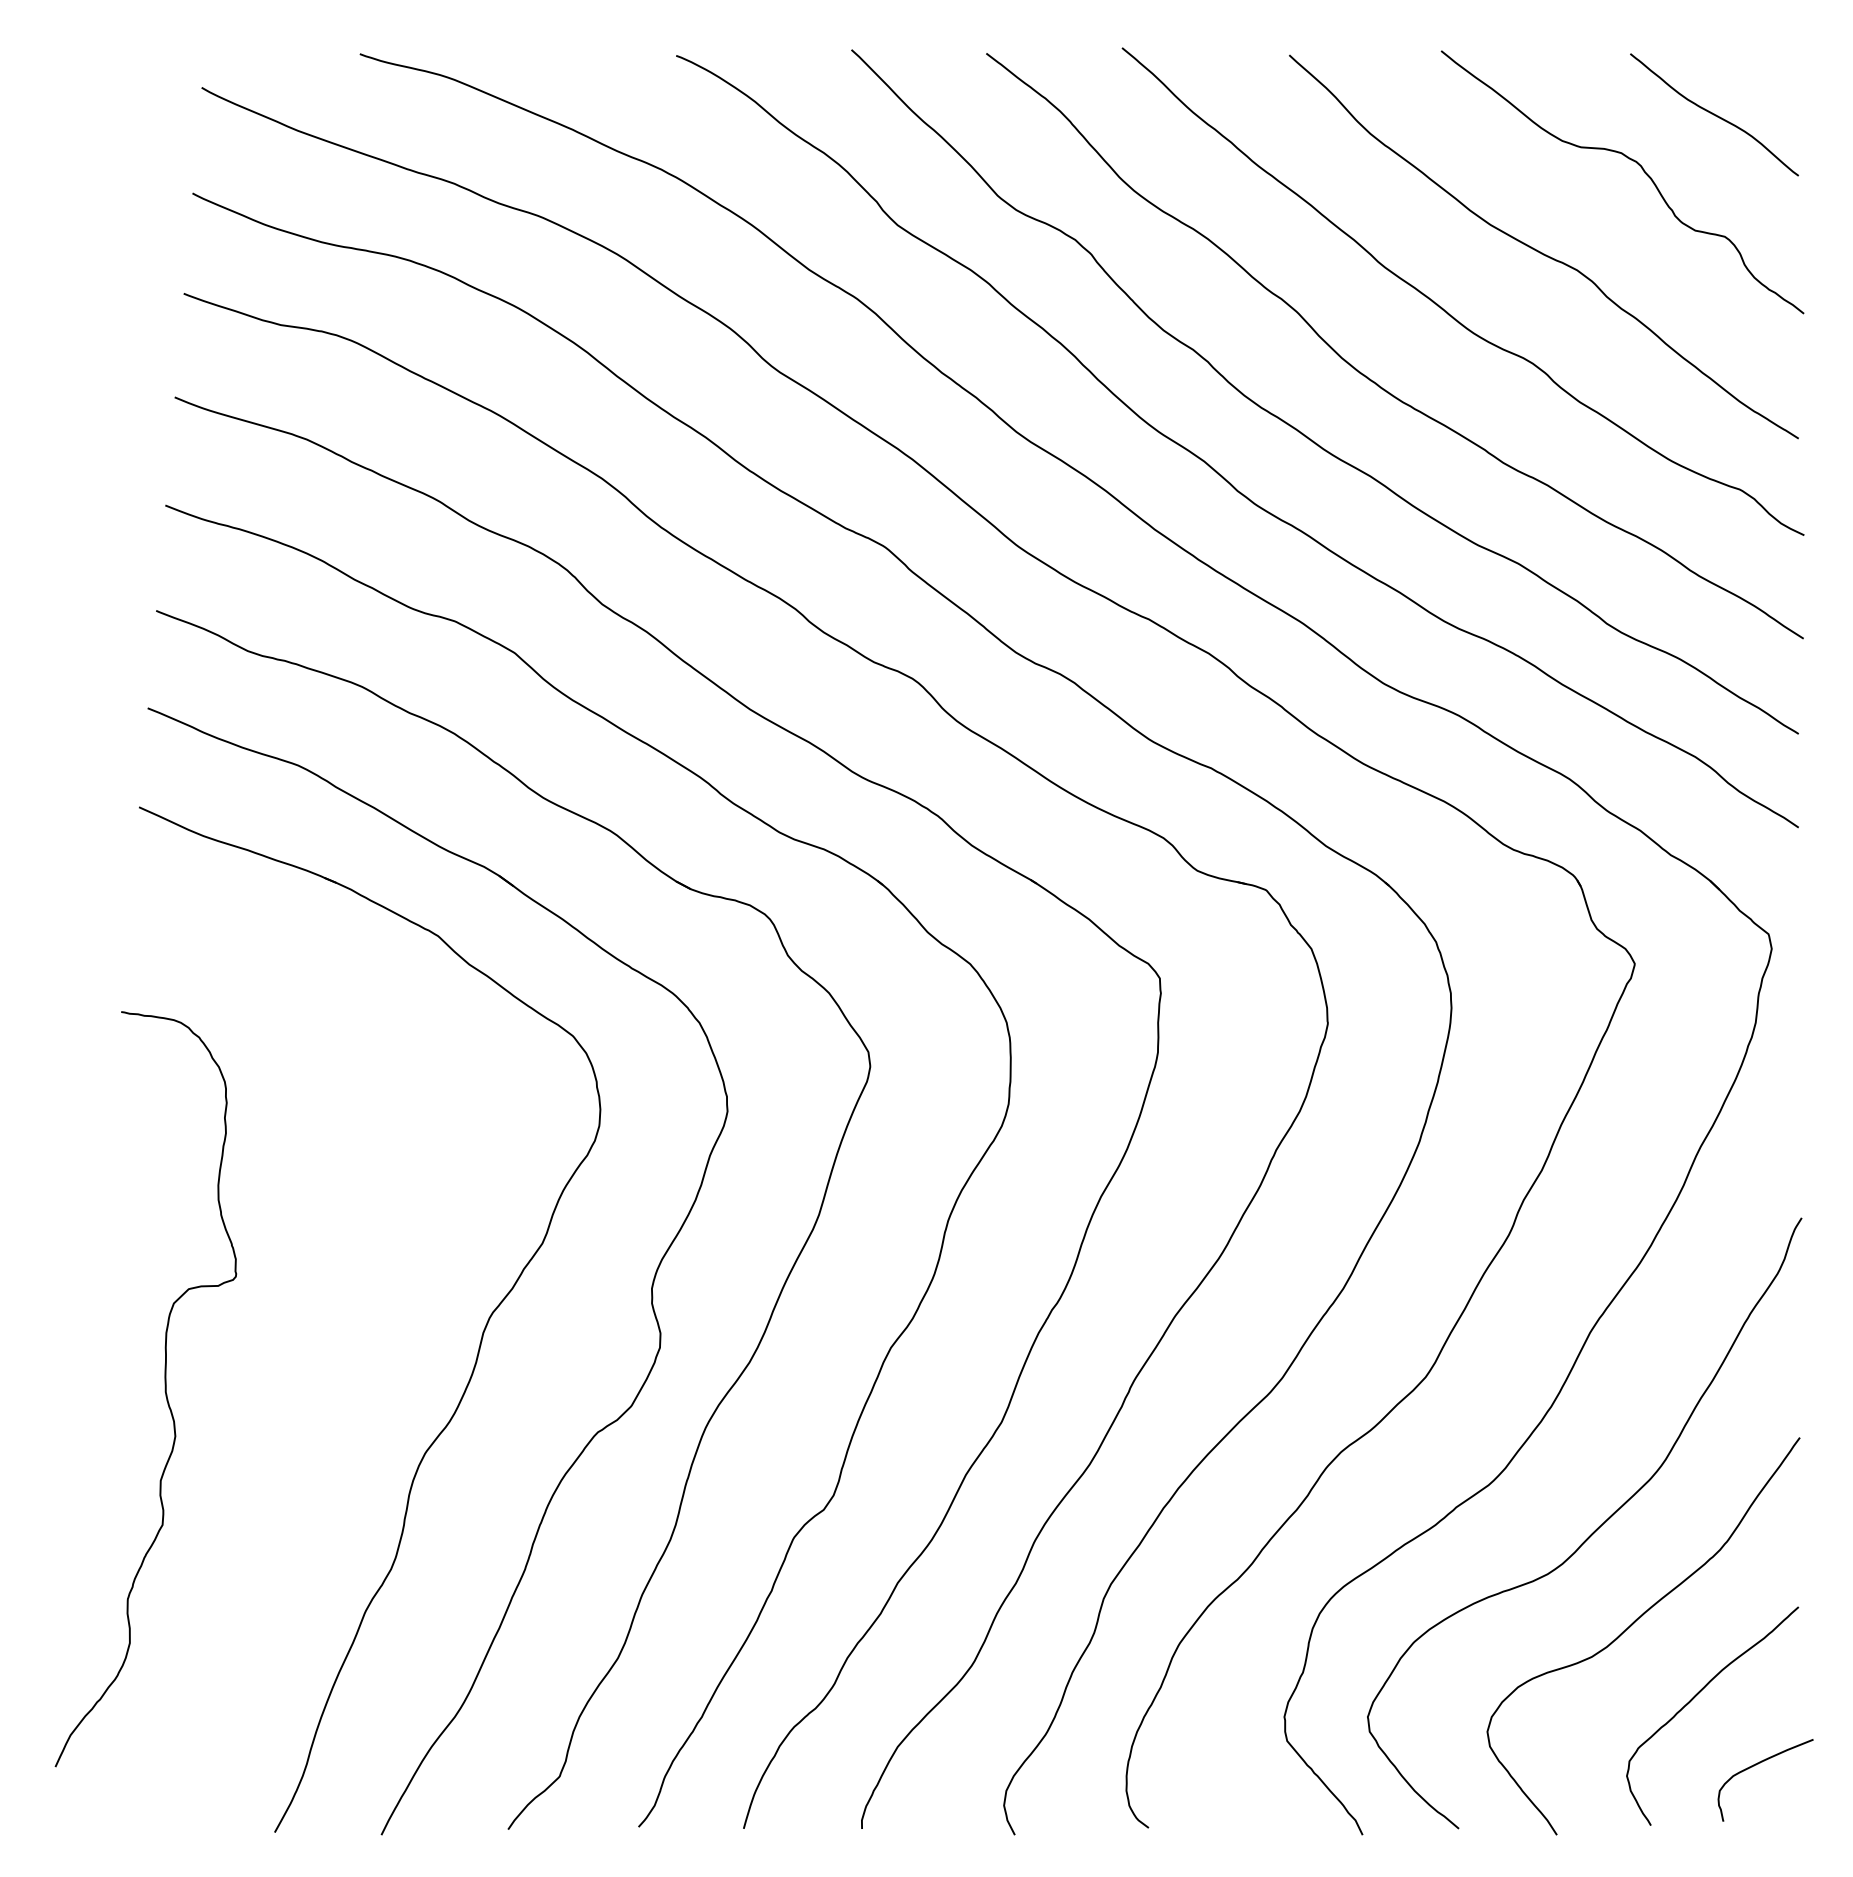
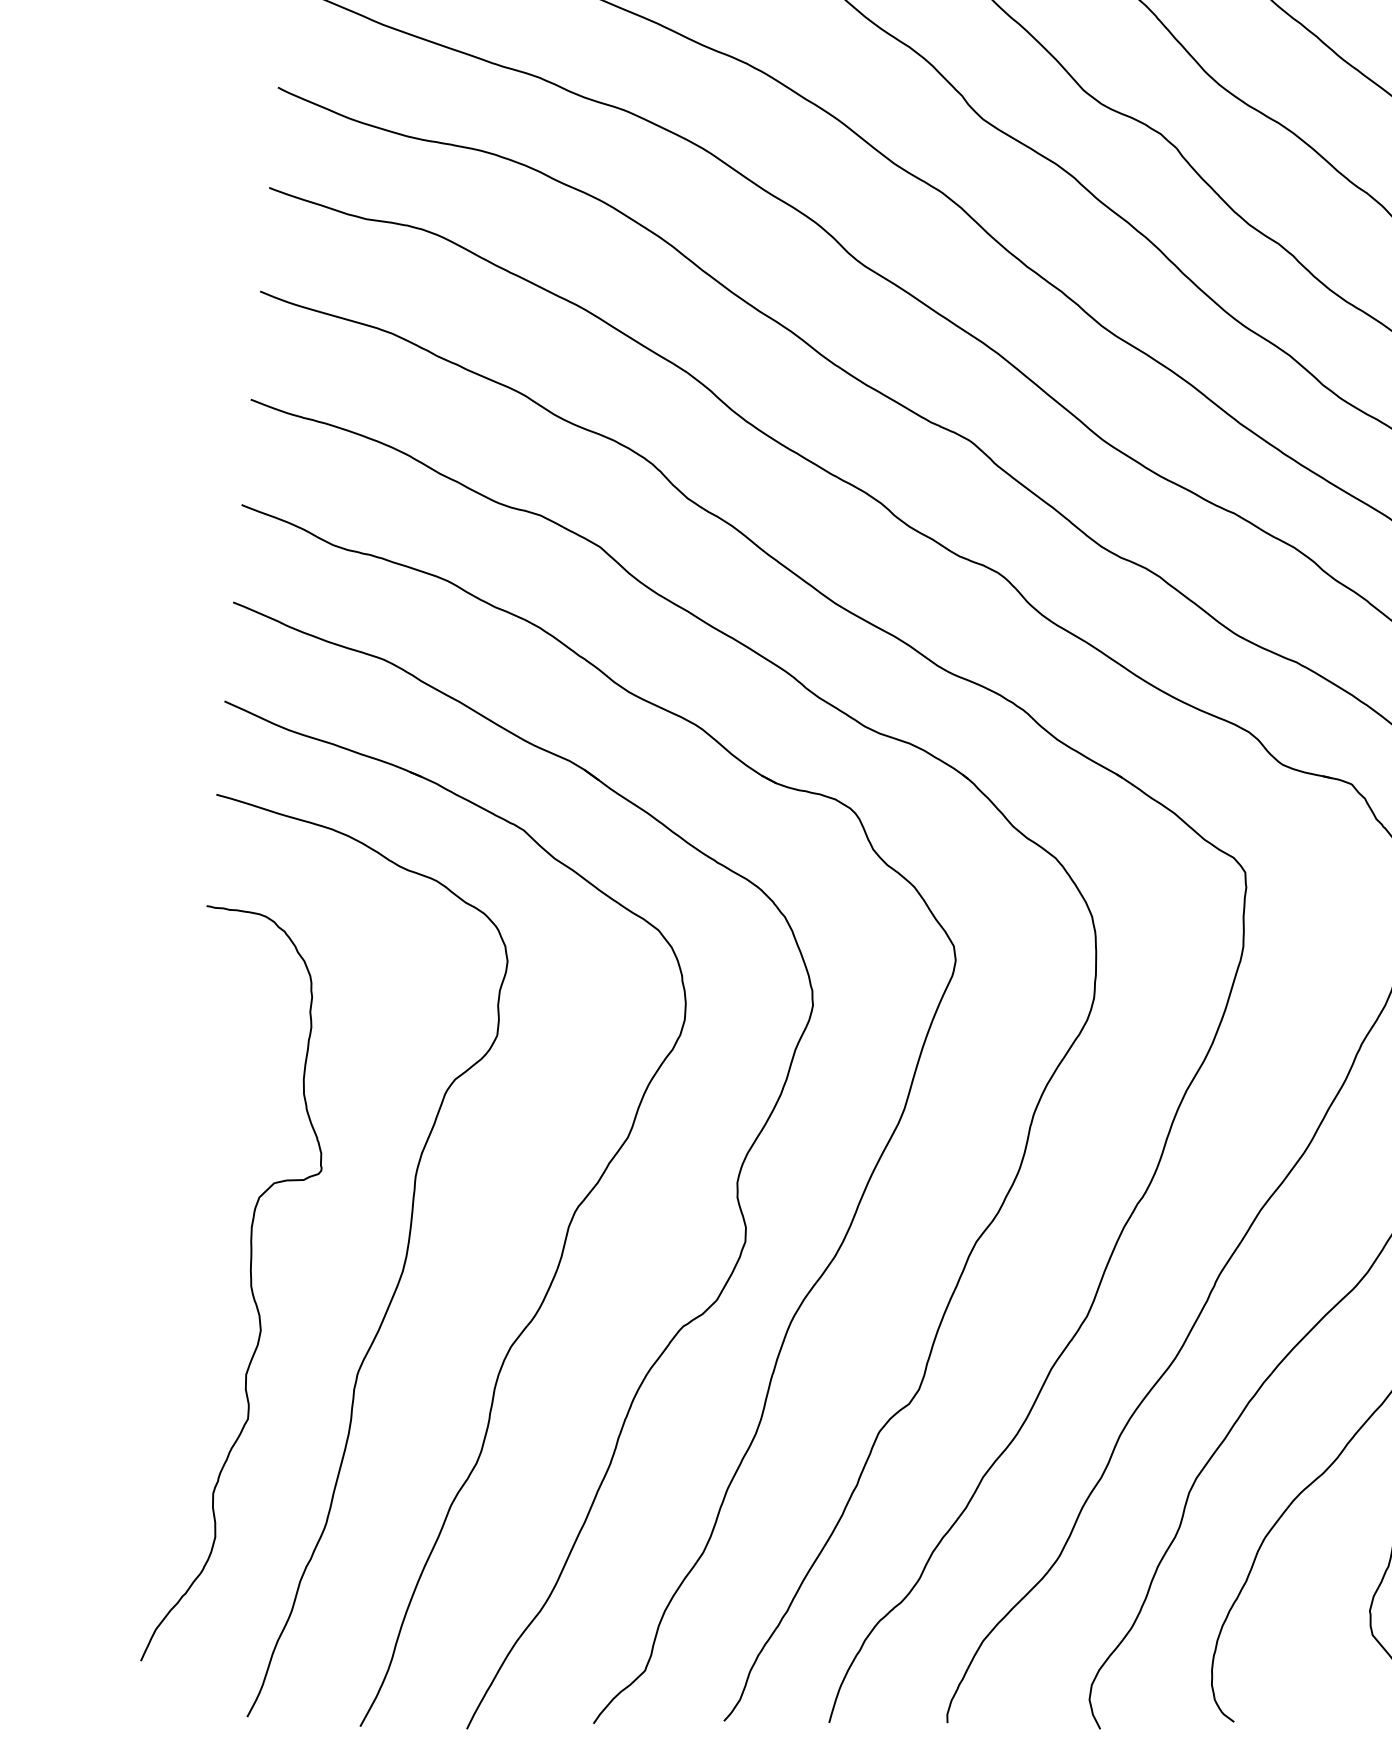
curve: (317, 1371) -> (402, 1265), added

